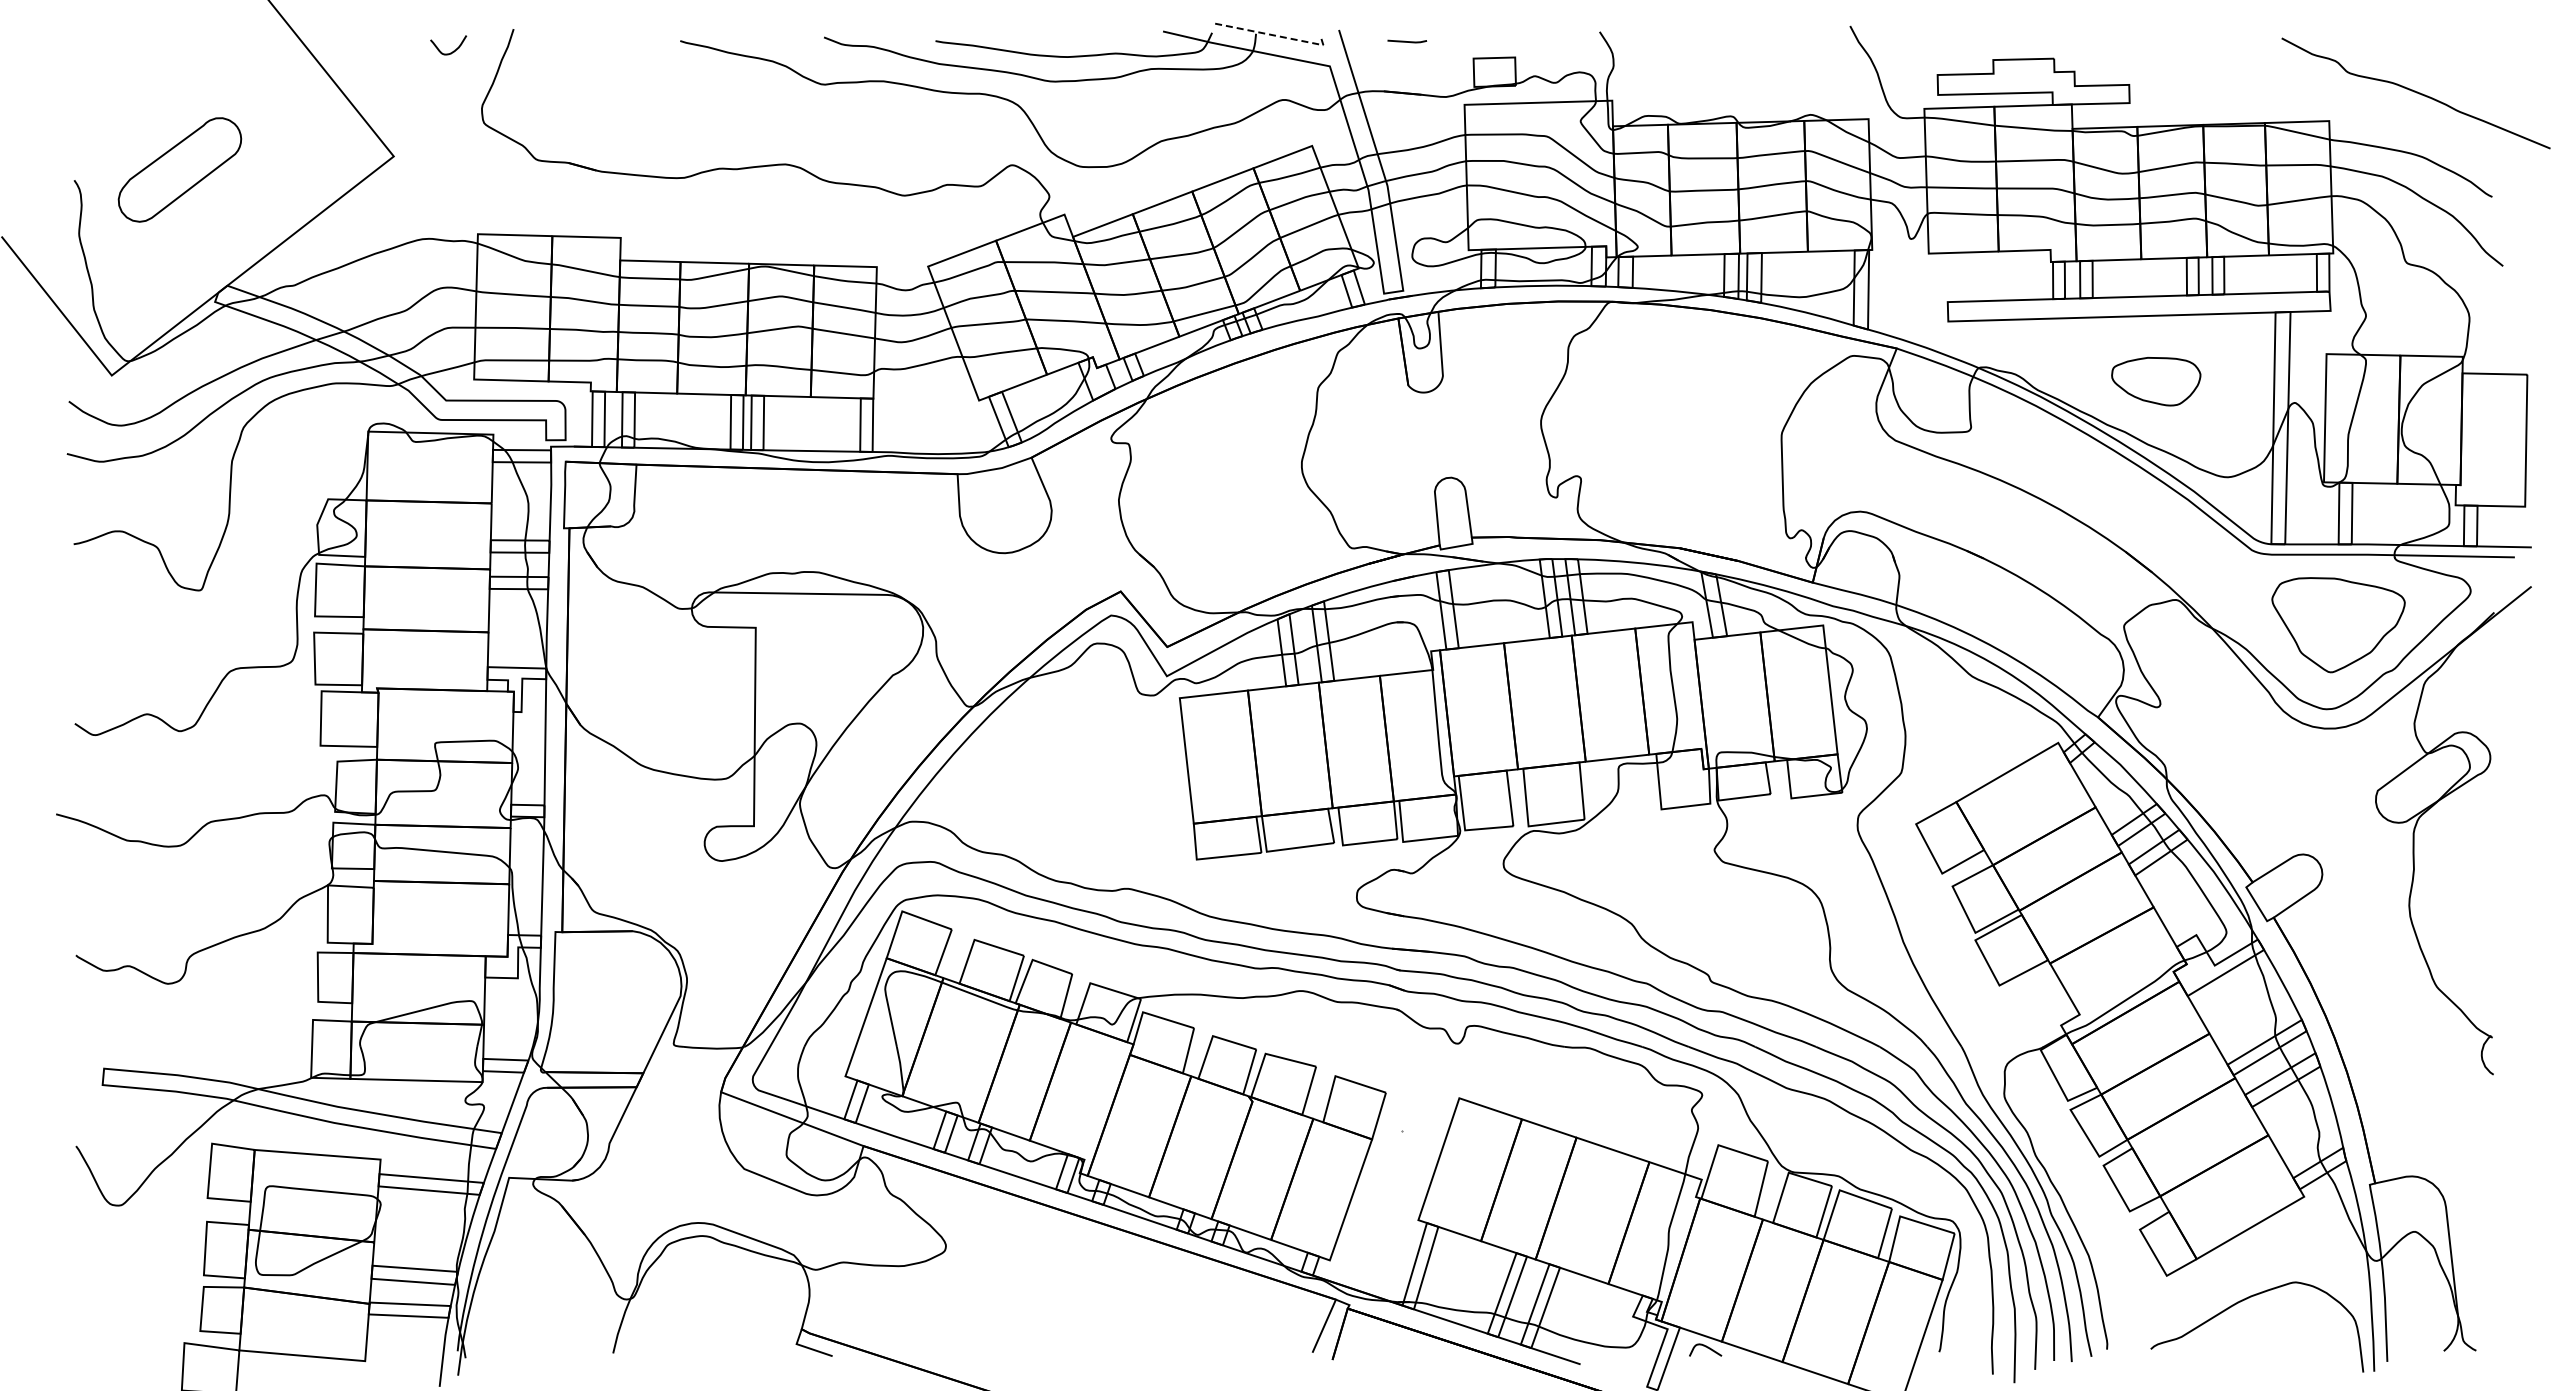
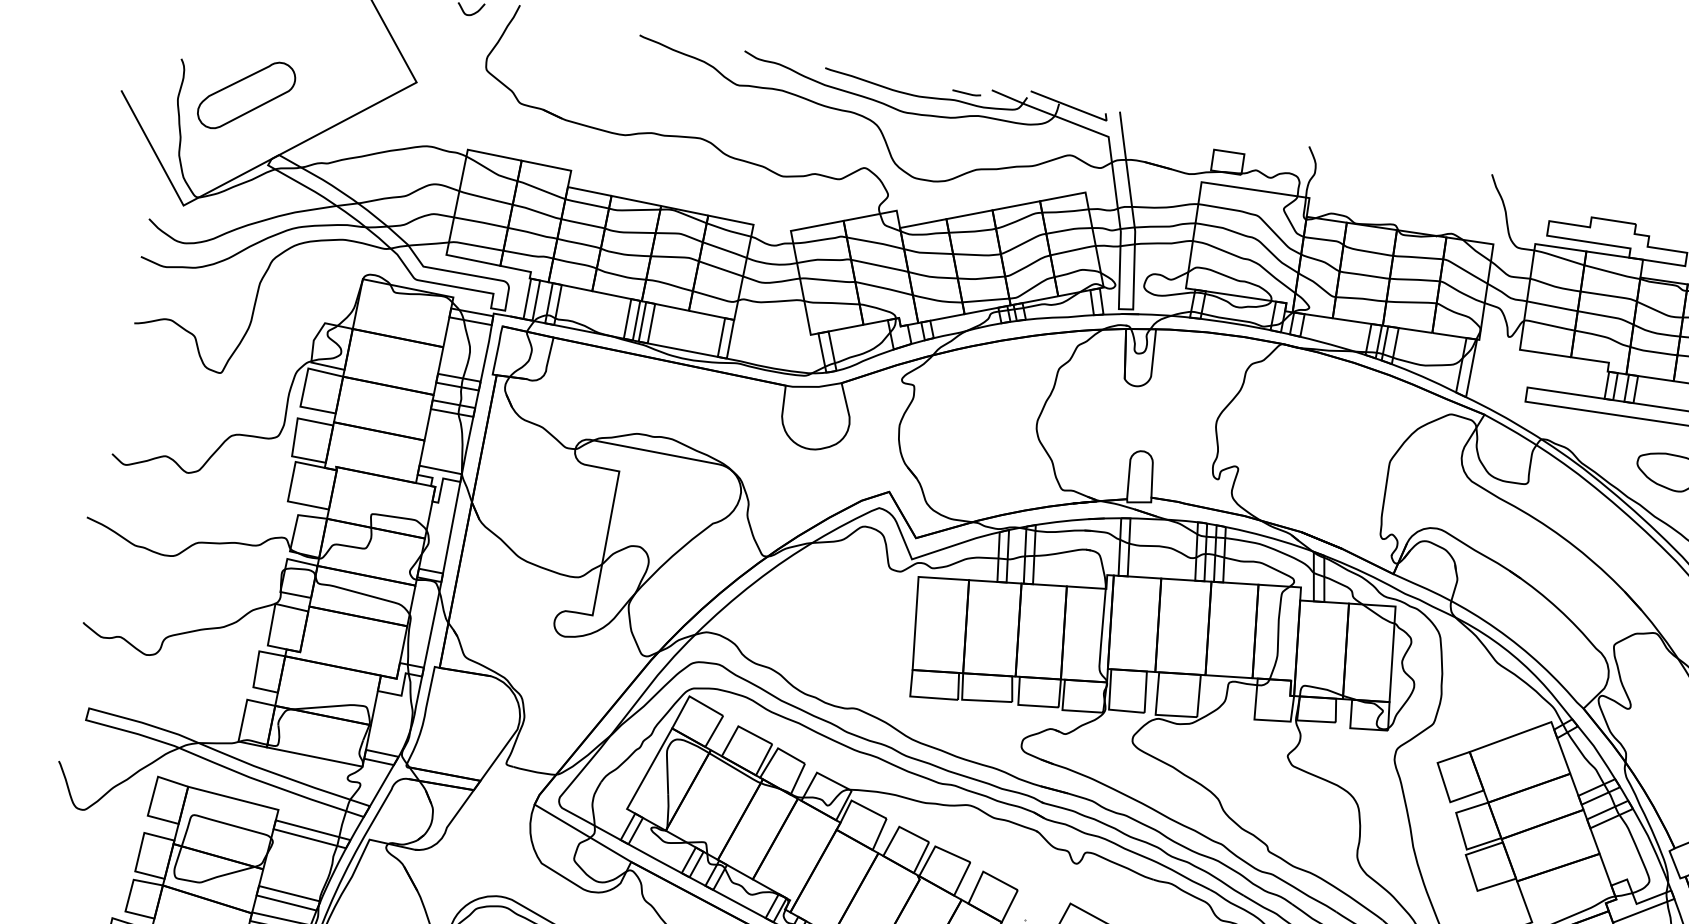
line: (1275, 35) -> (1073, 107), dashed -> solid
line: (1407, 41) -> (966, 93), moved
part: (179, 169) -> (246, 95), moved

